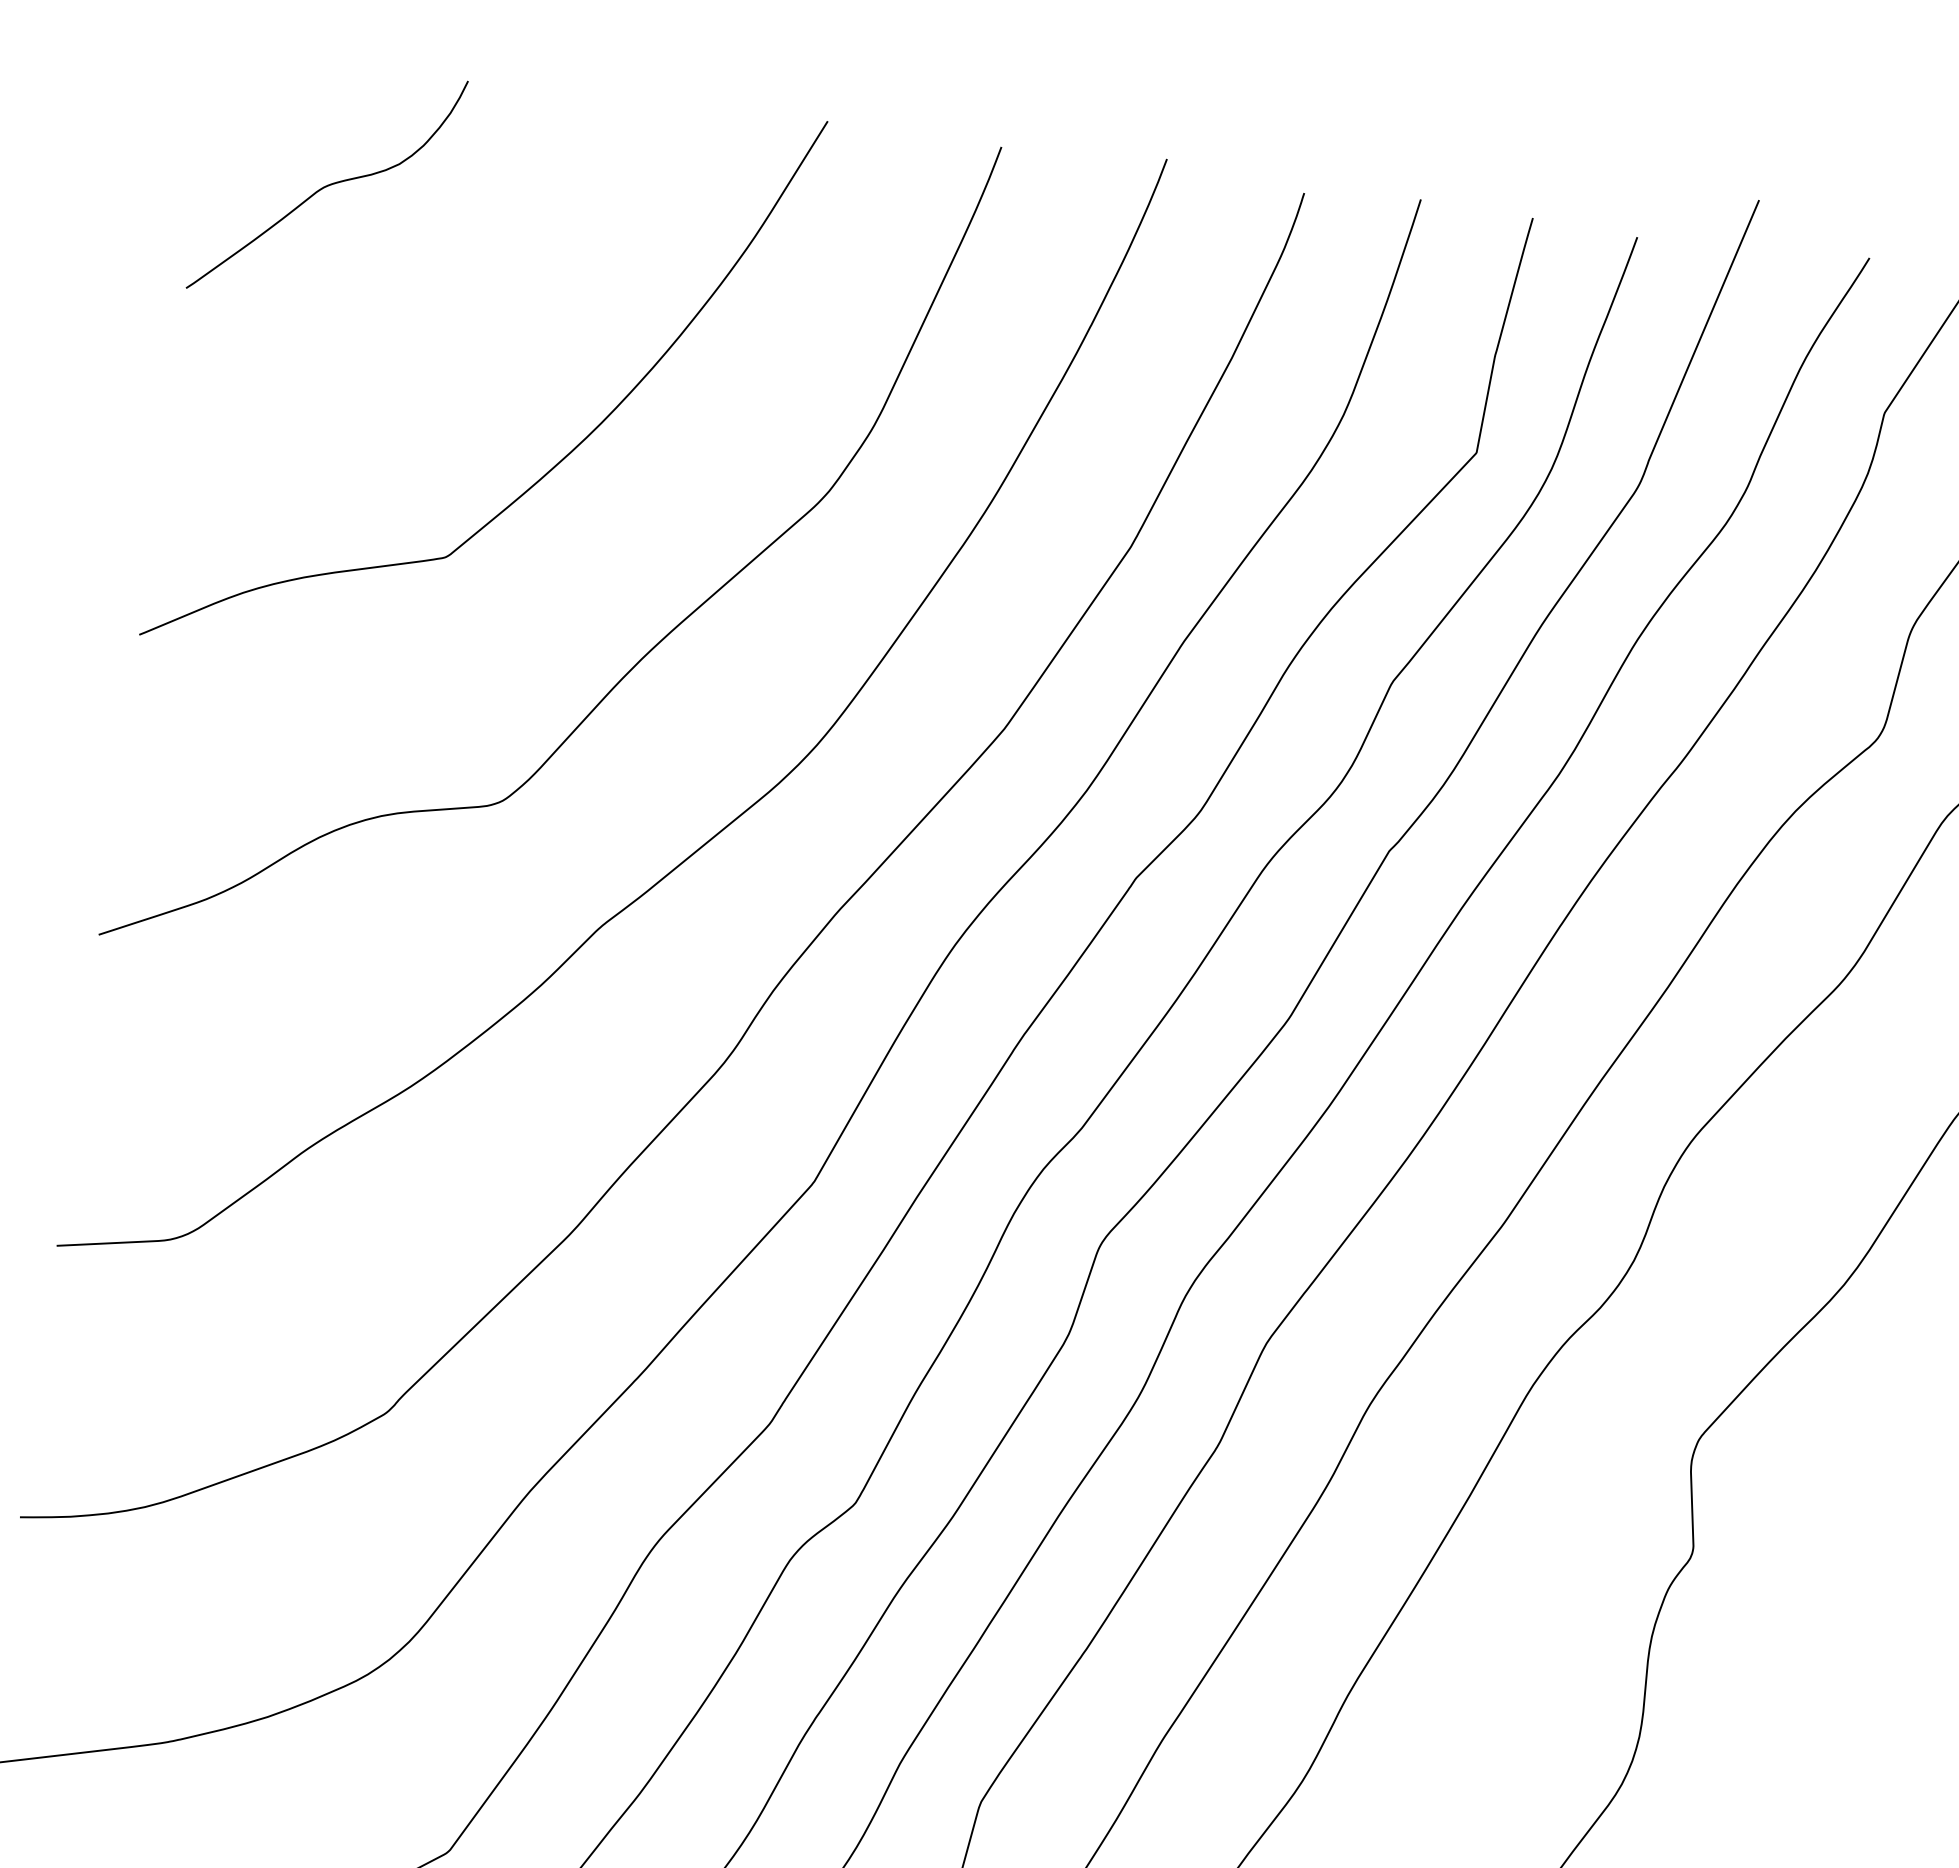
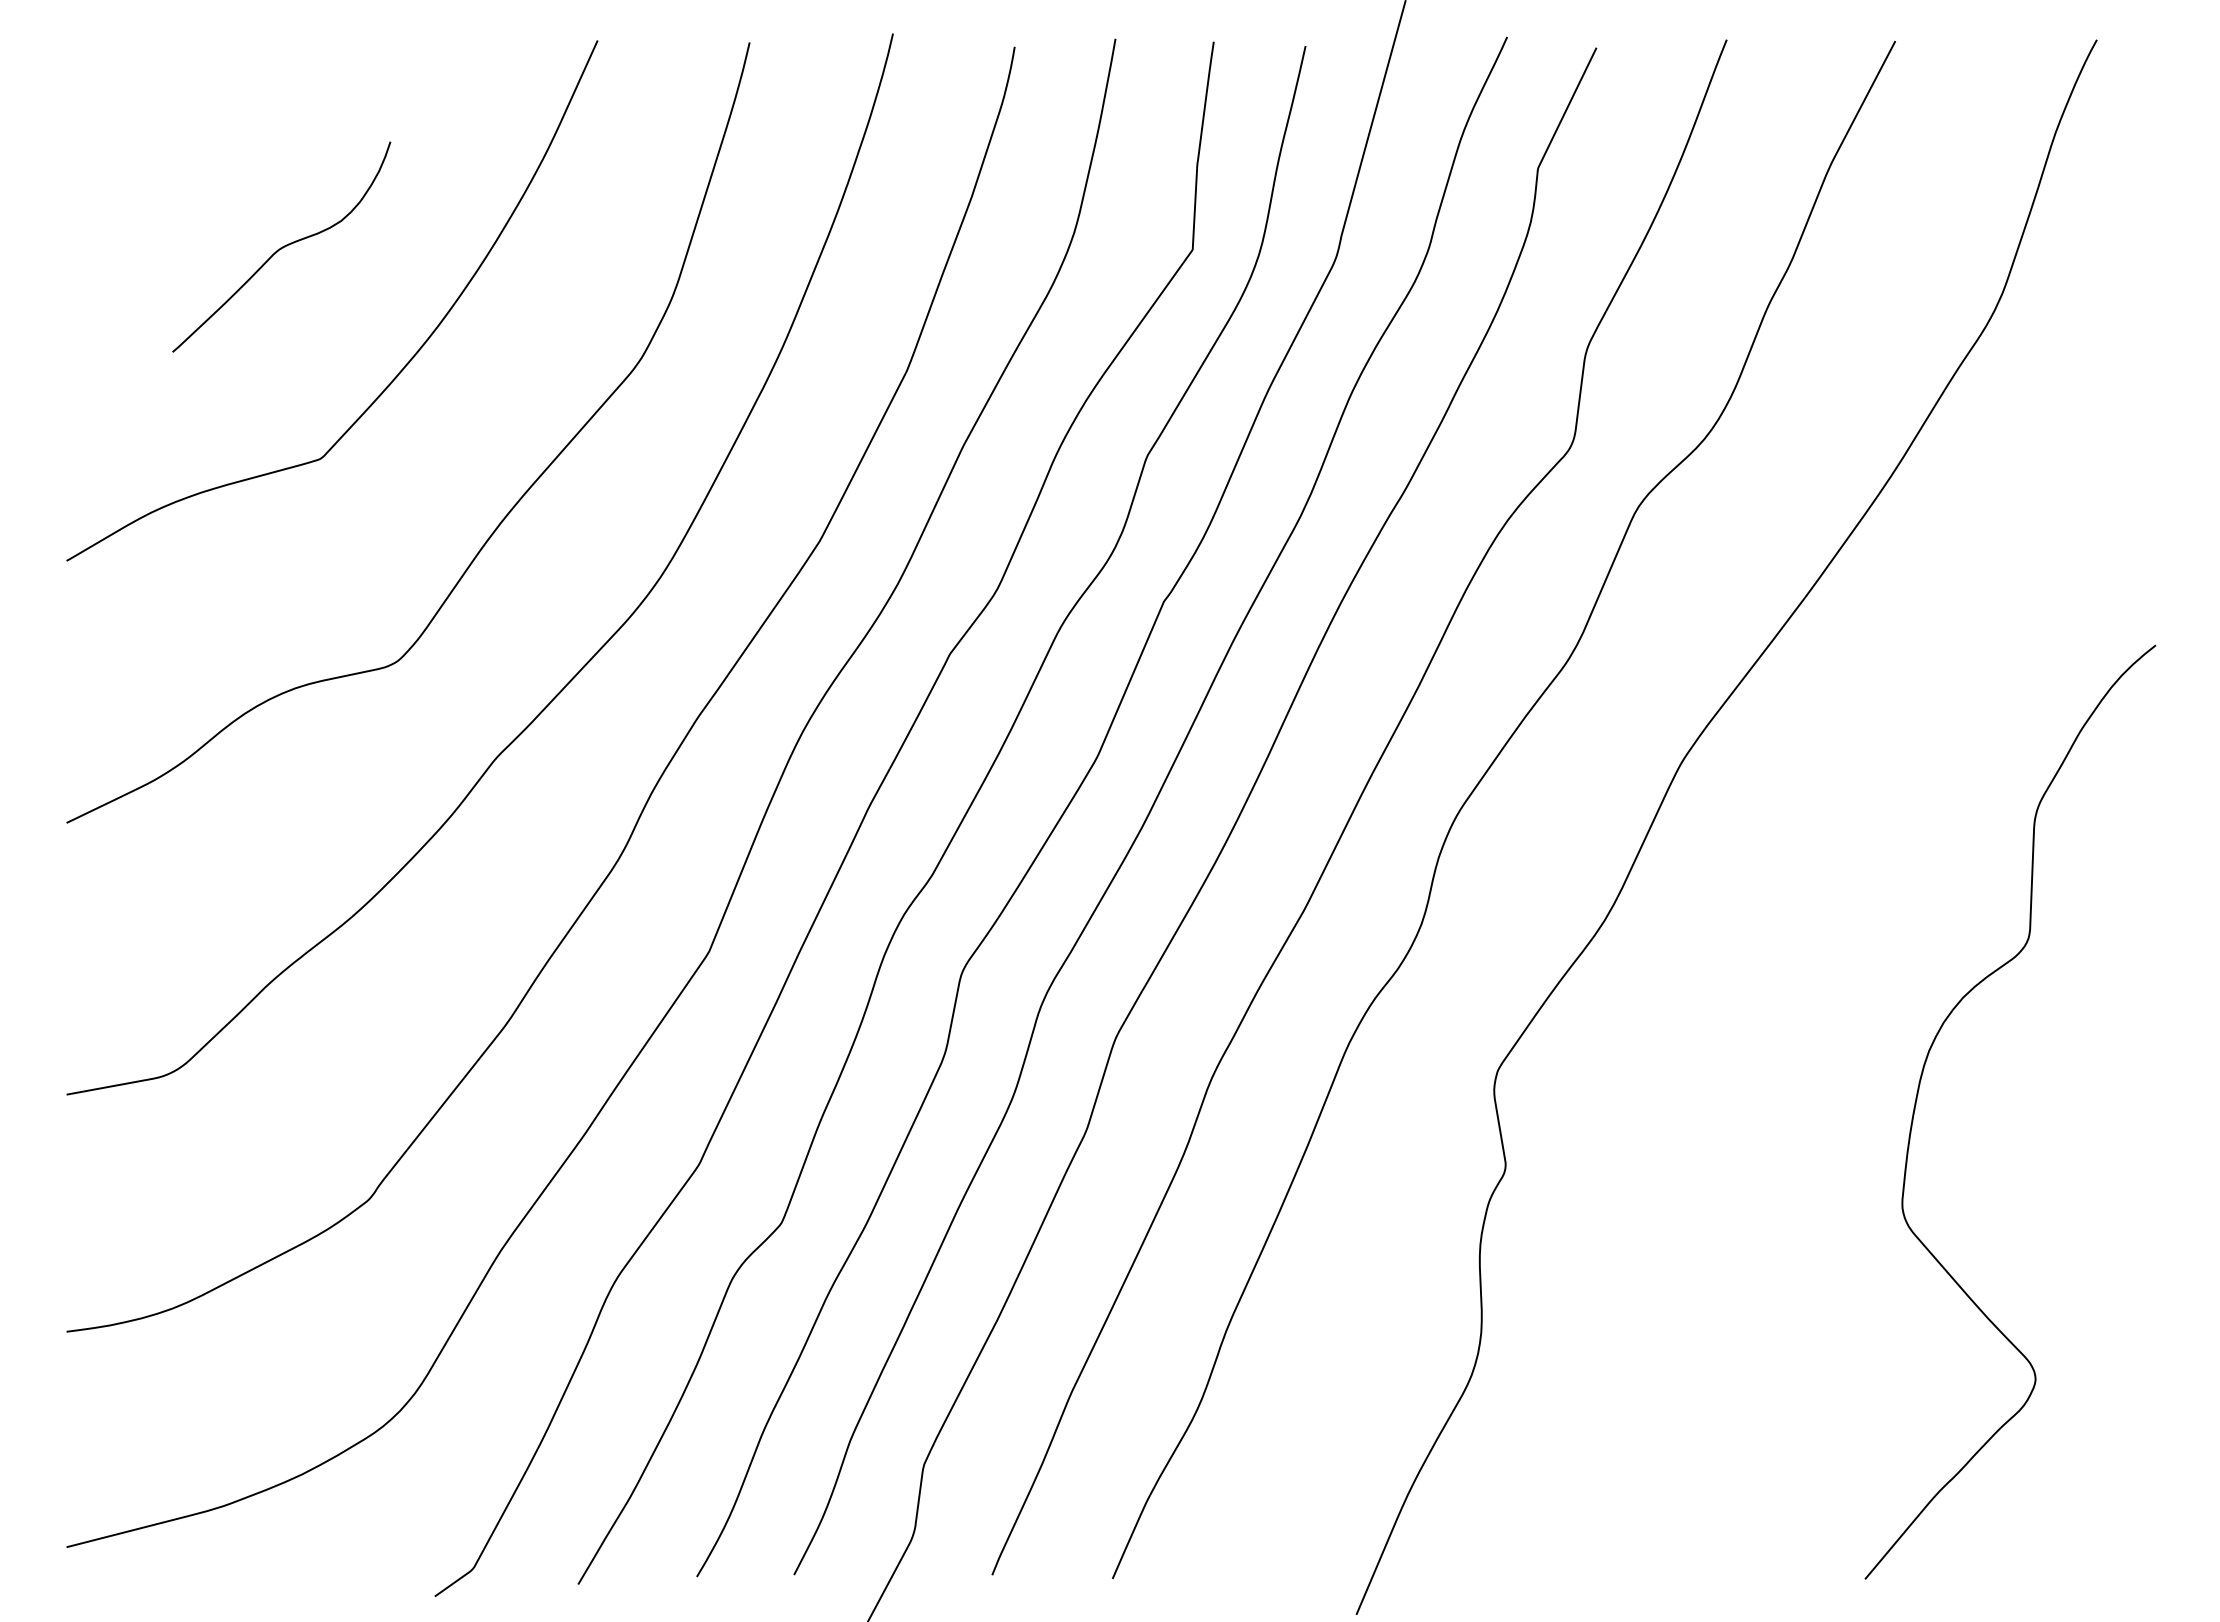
curve: (328, 184) -> (282, 246), moved

